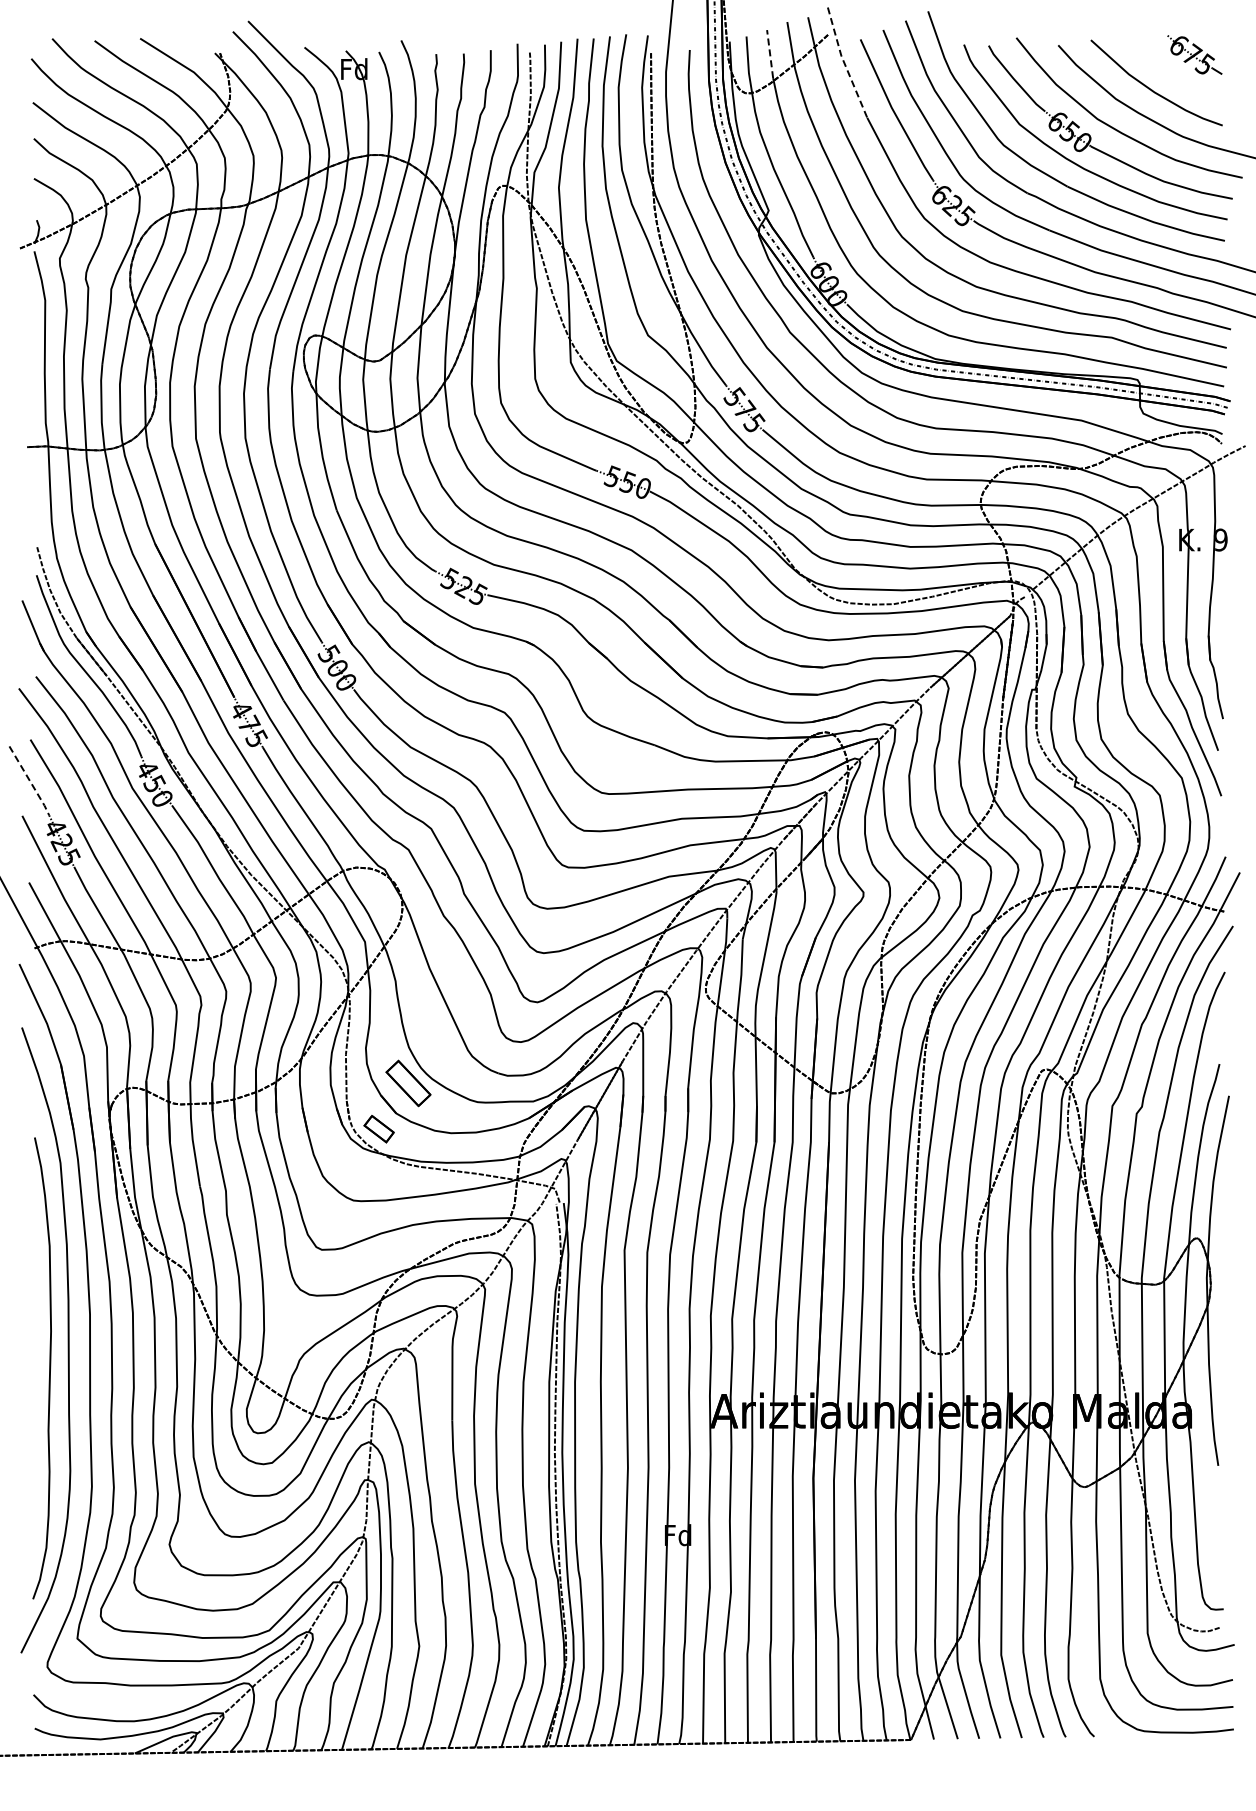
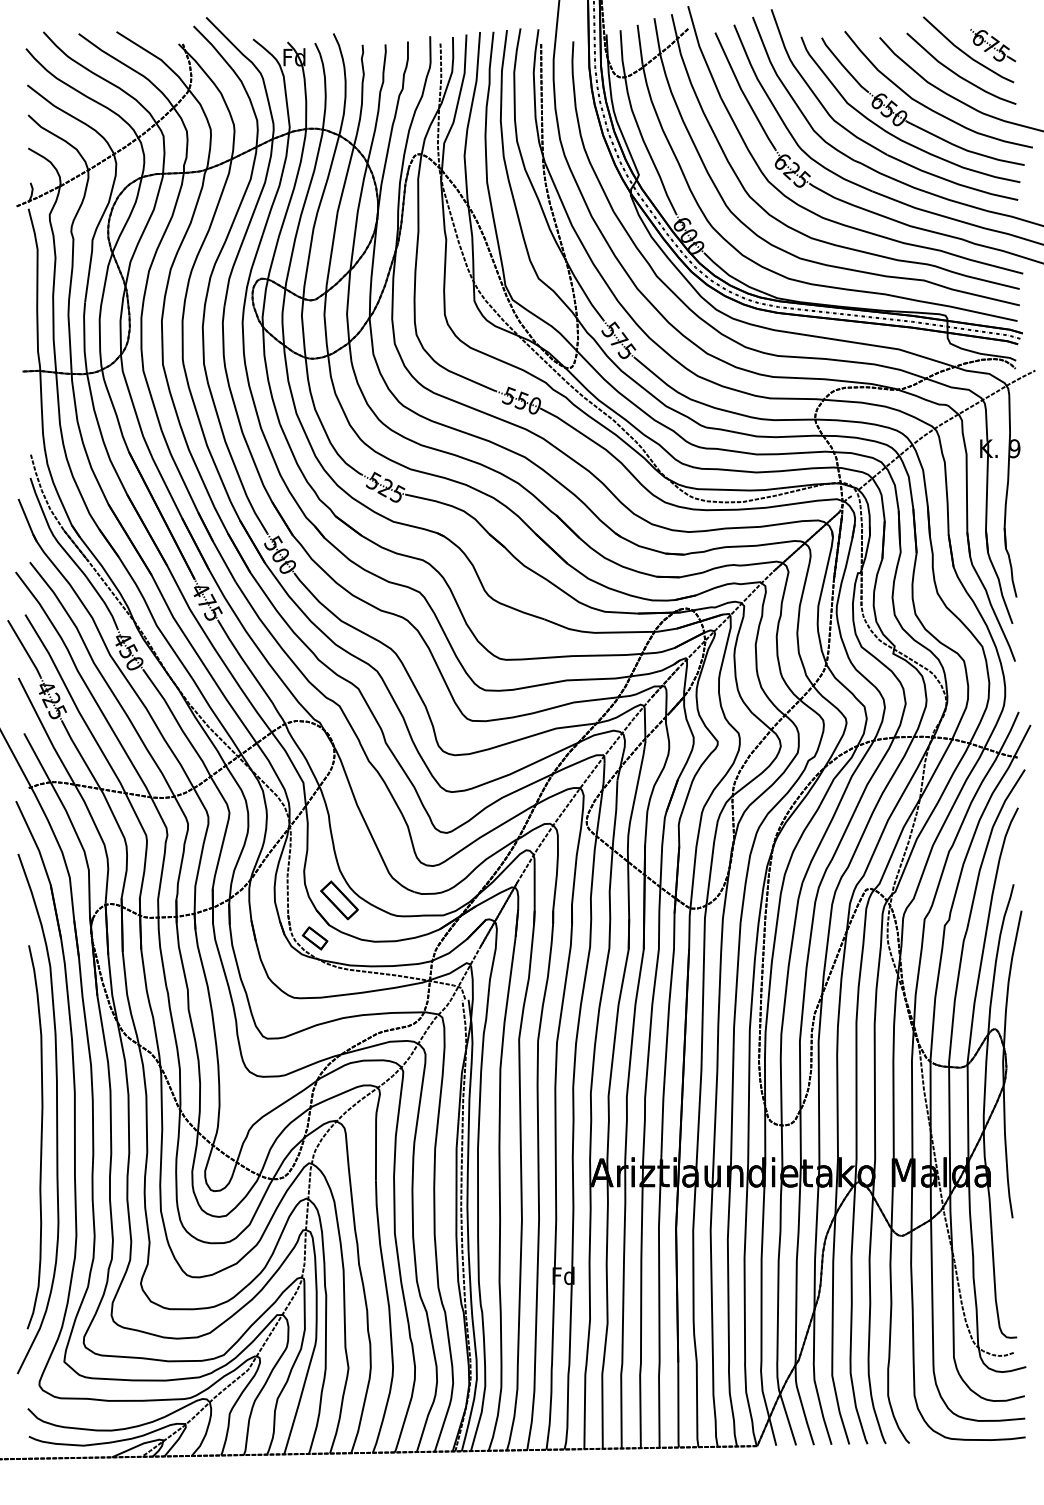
line: (770, 53) -> (640, 44), dashed -> solid
line: (844, 63) -> (701, 52), dashed -> solid
line: (1161, 63) -> (965, 52), added
line: (30, 781) -> (25, 649), dashed -> solid

